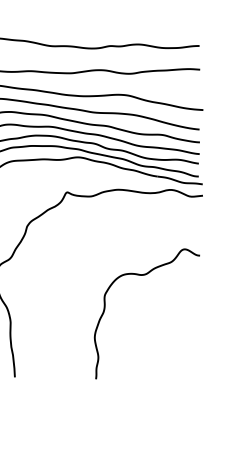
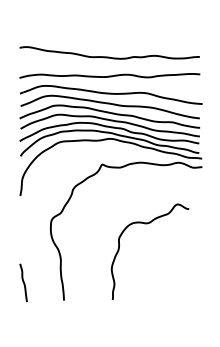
curve: (143, 276) -> (147, 224), moved

